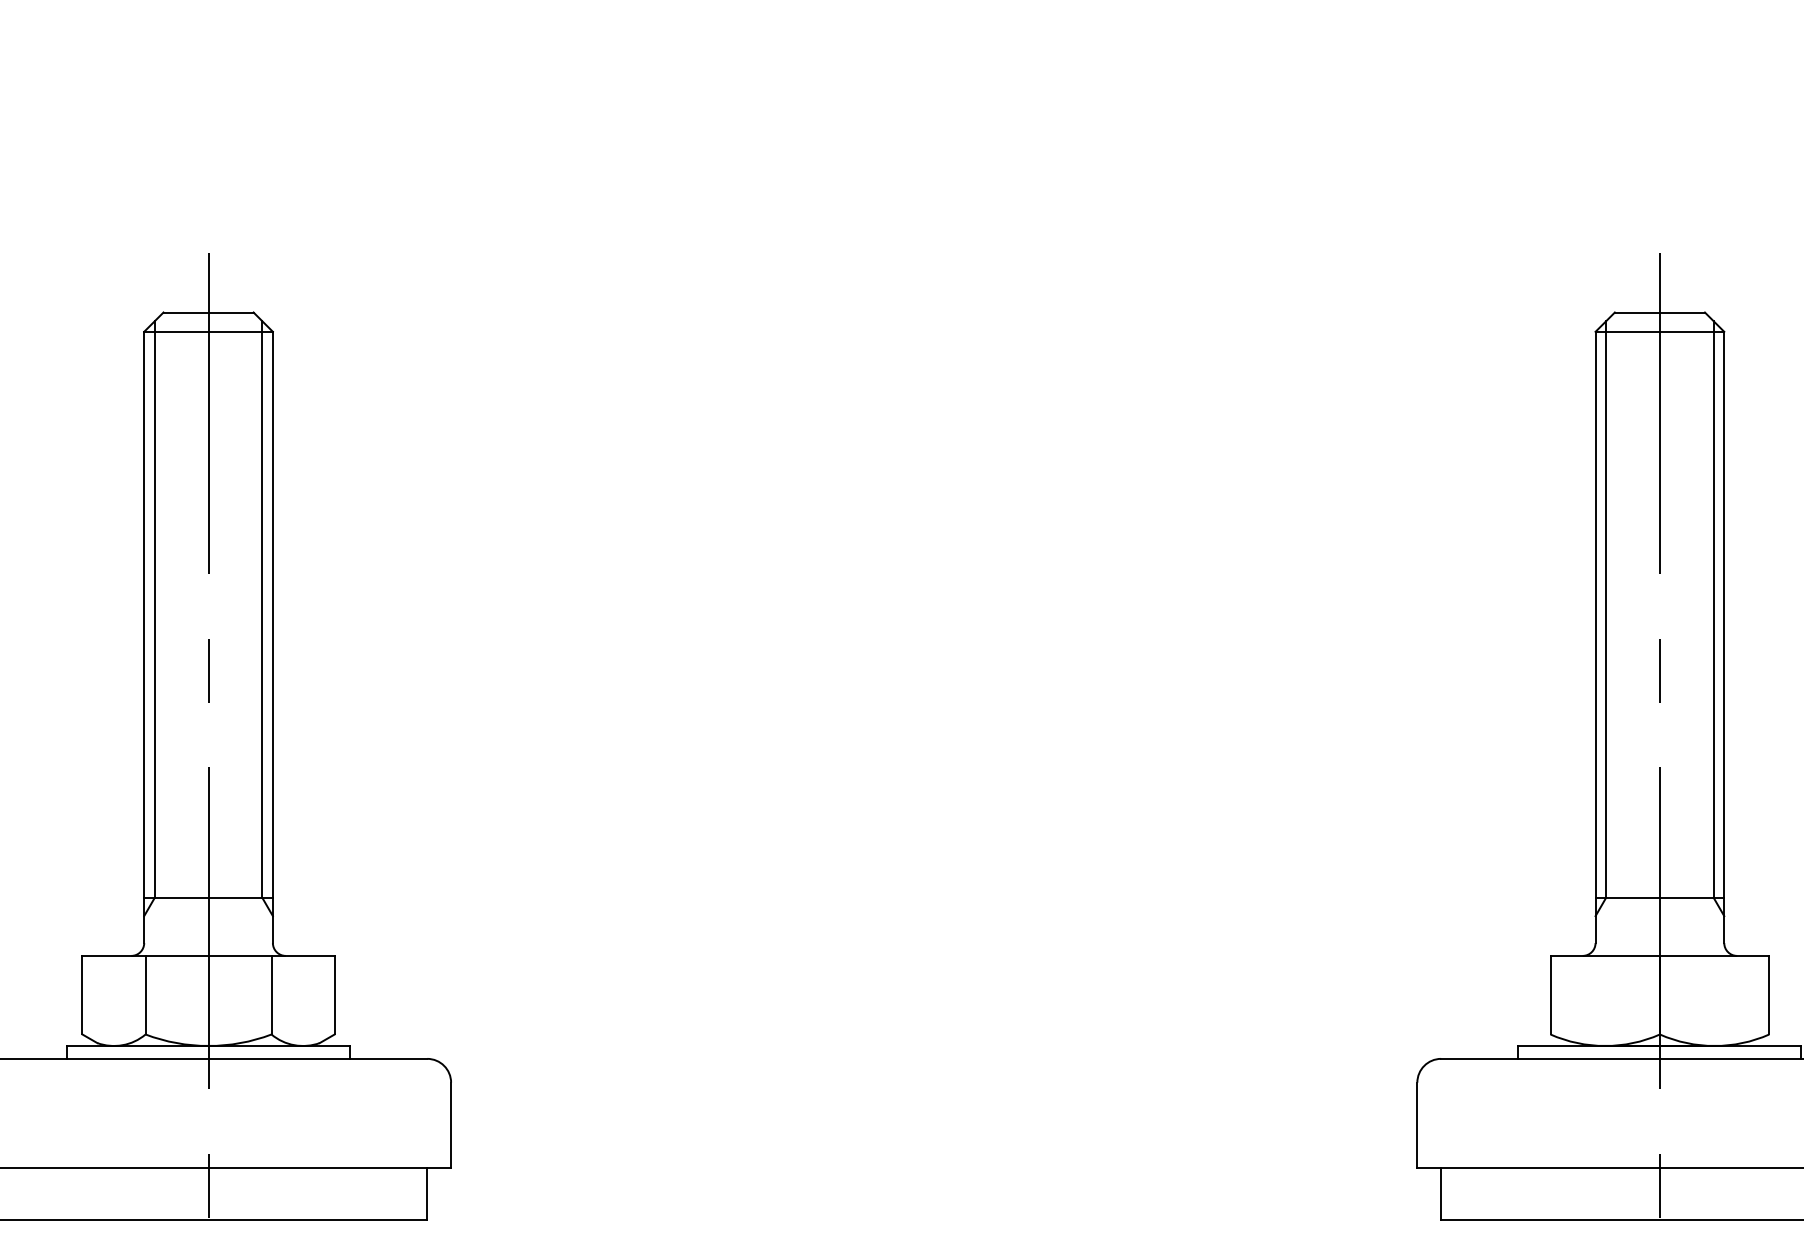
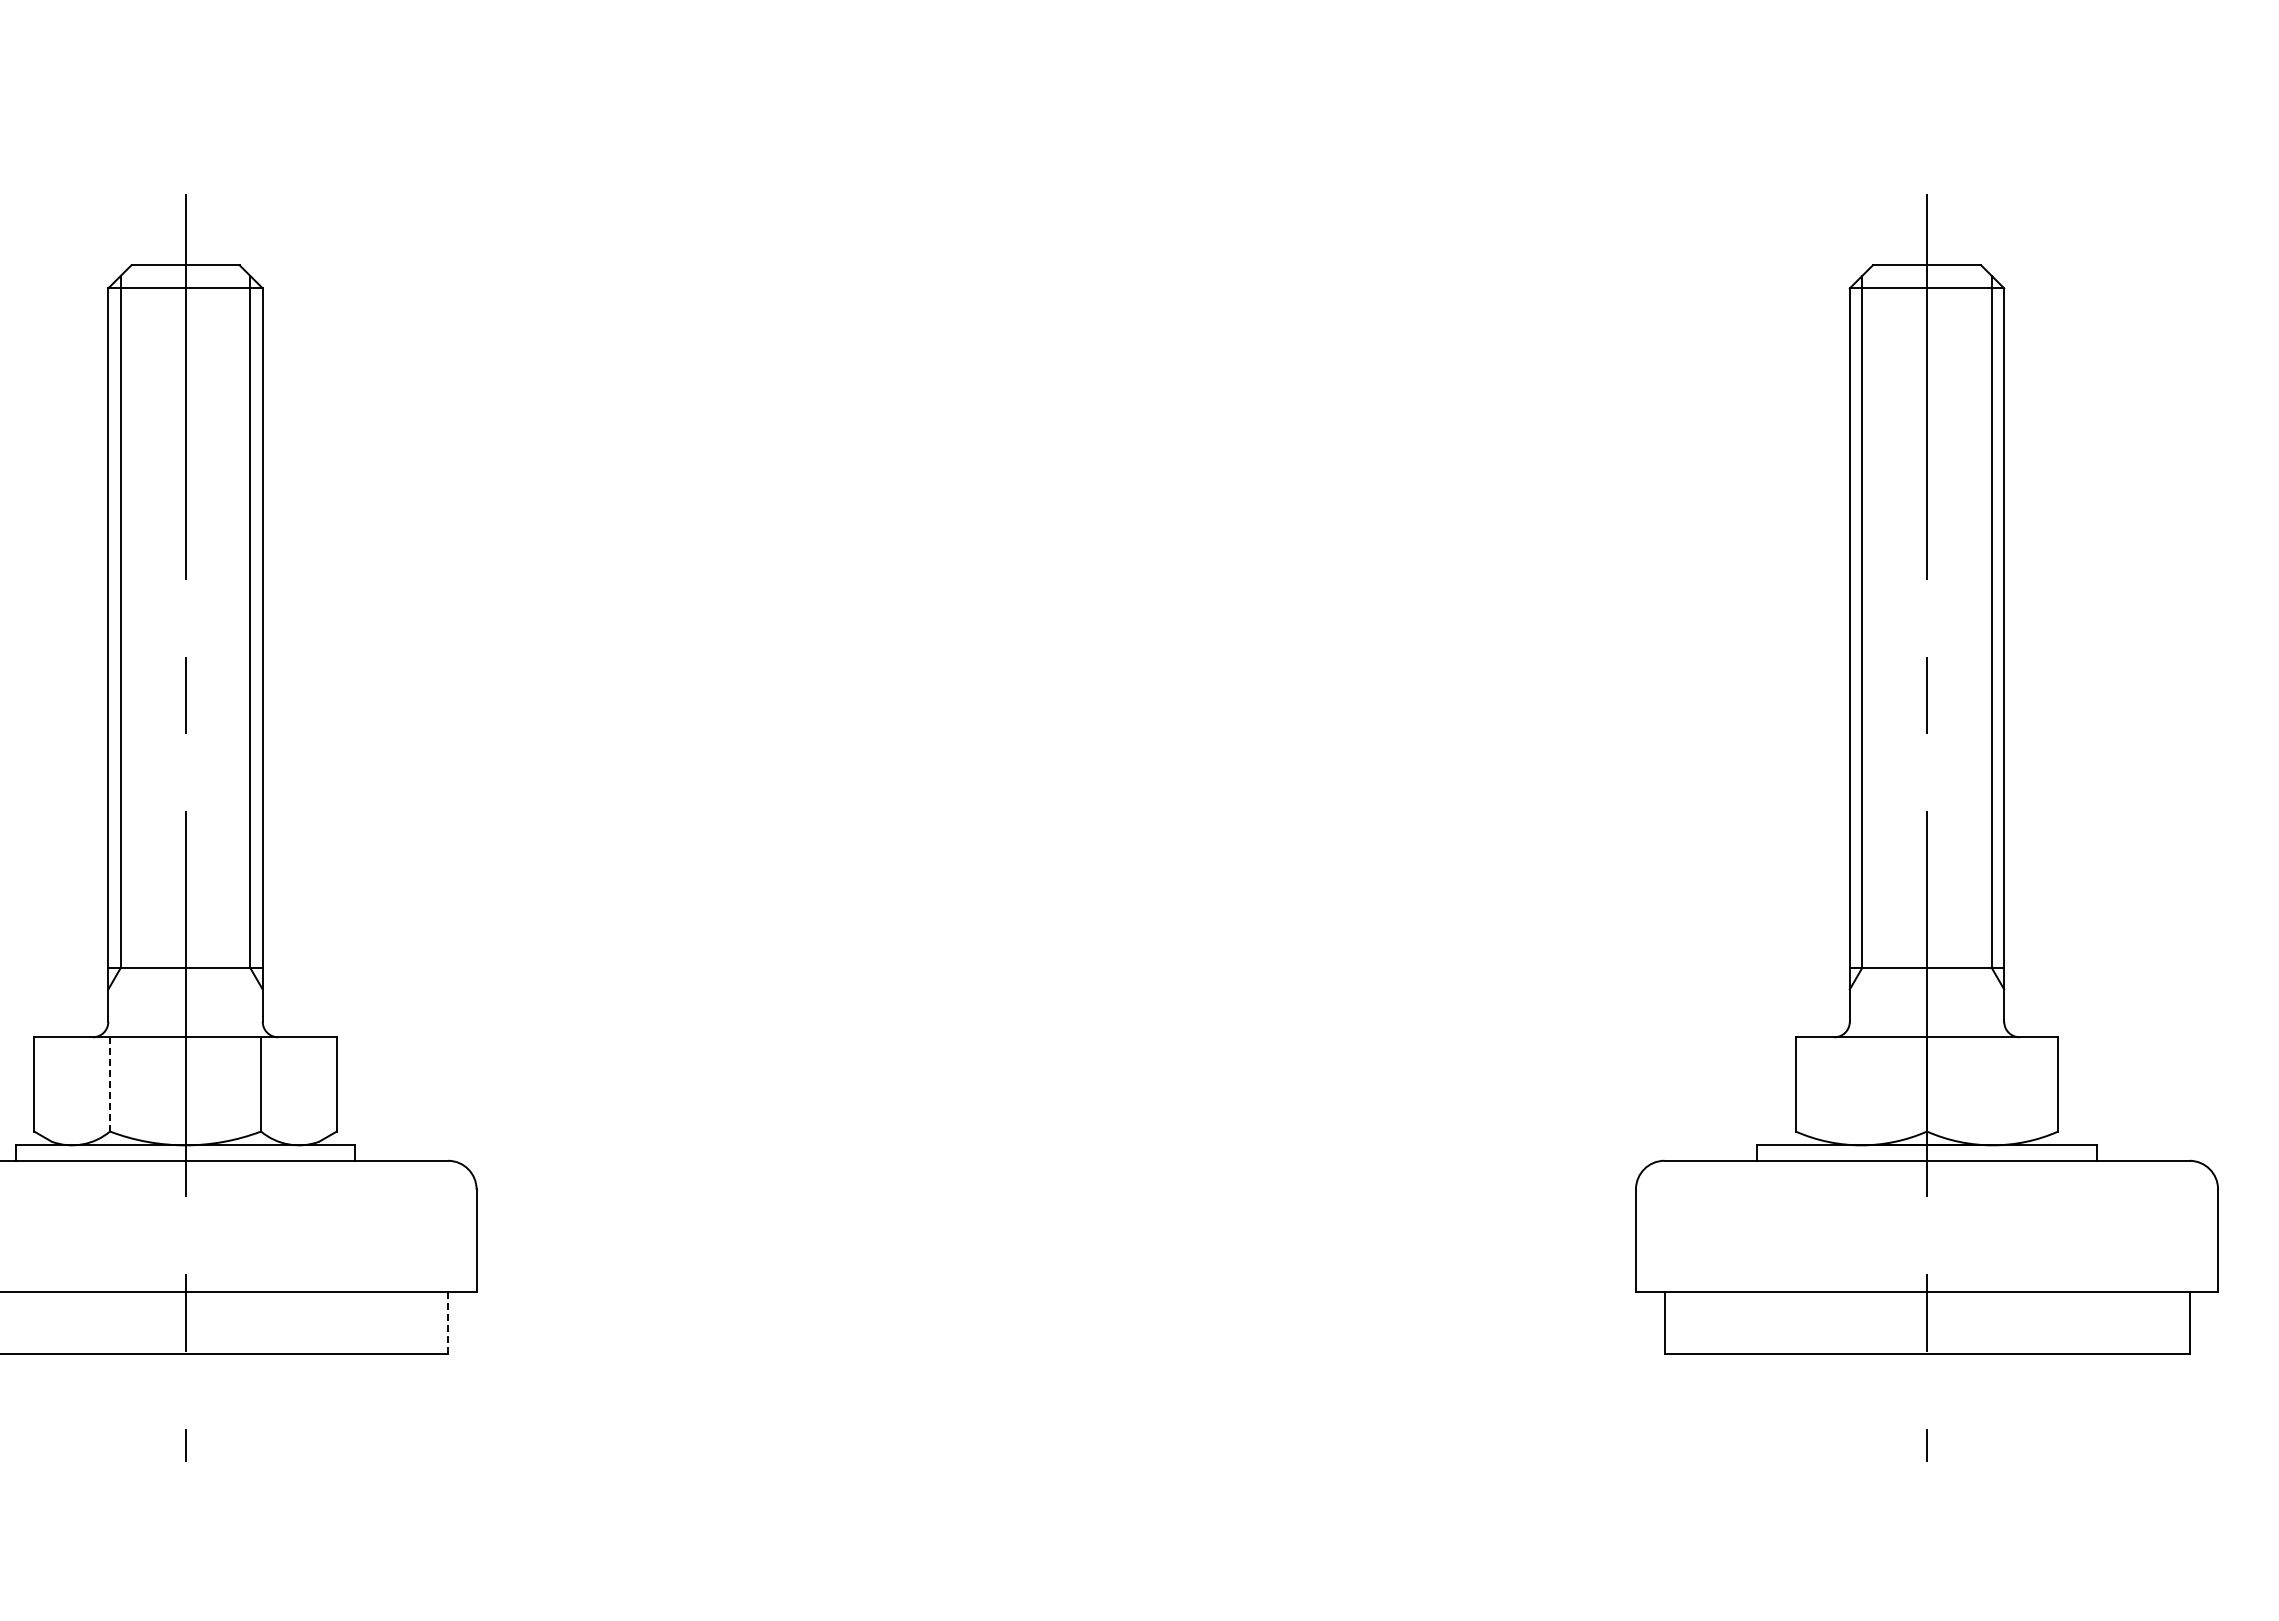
line: (146, 994) -> (110, 1083), solid -> dashed
line: (427, 1193) -> (448, 1322), solid -> dashed

